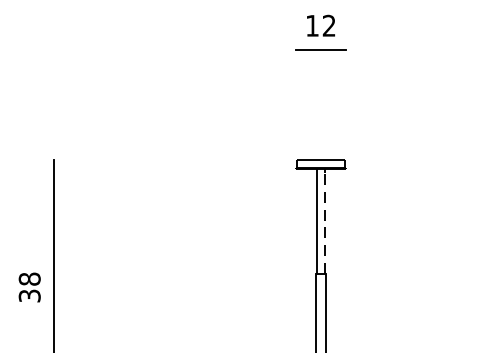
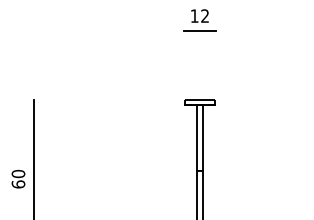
line: (325, 222) -> (202, 138), dashed -> solid
text: (29, 286) -> (18, 178), 38 -> 60

